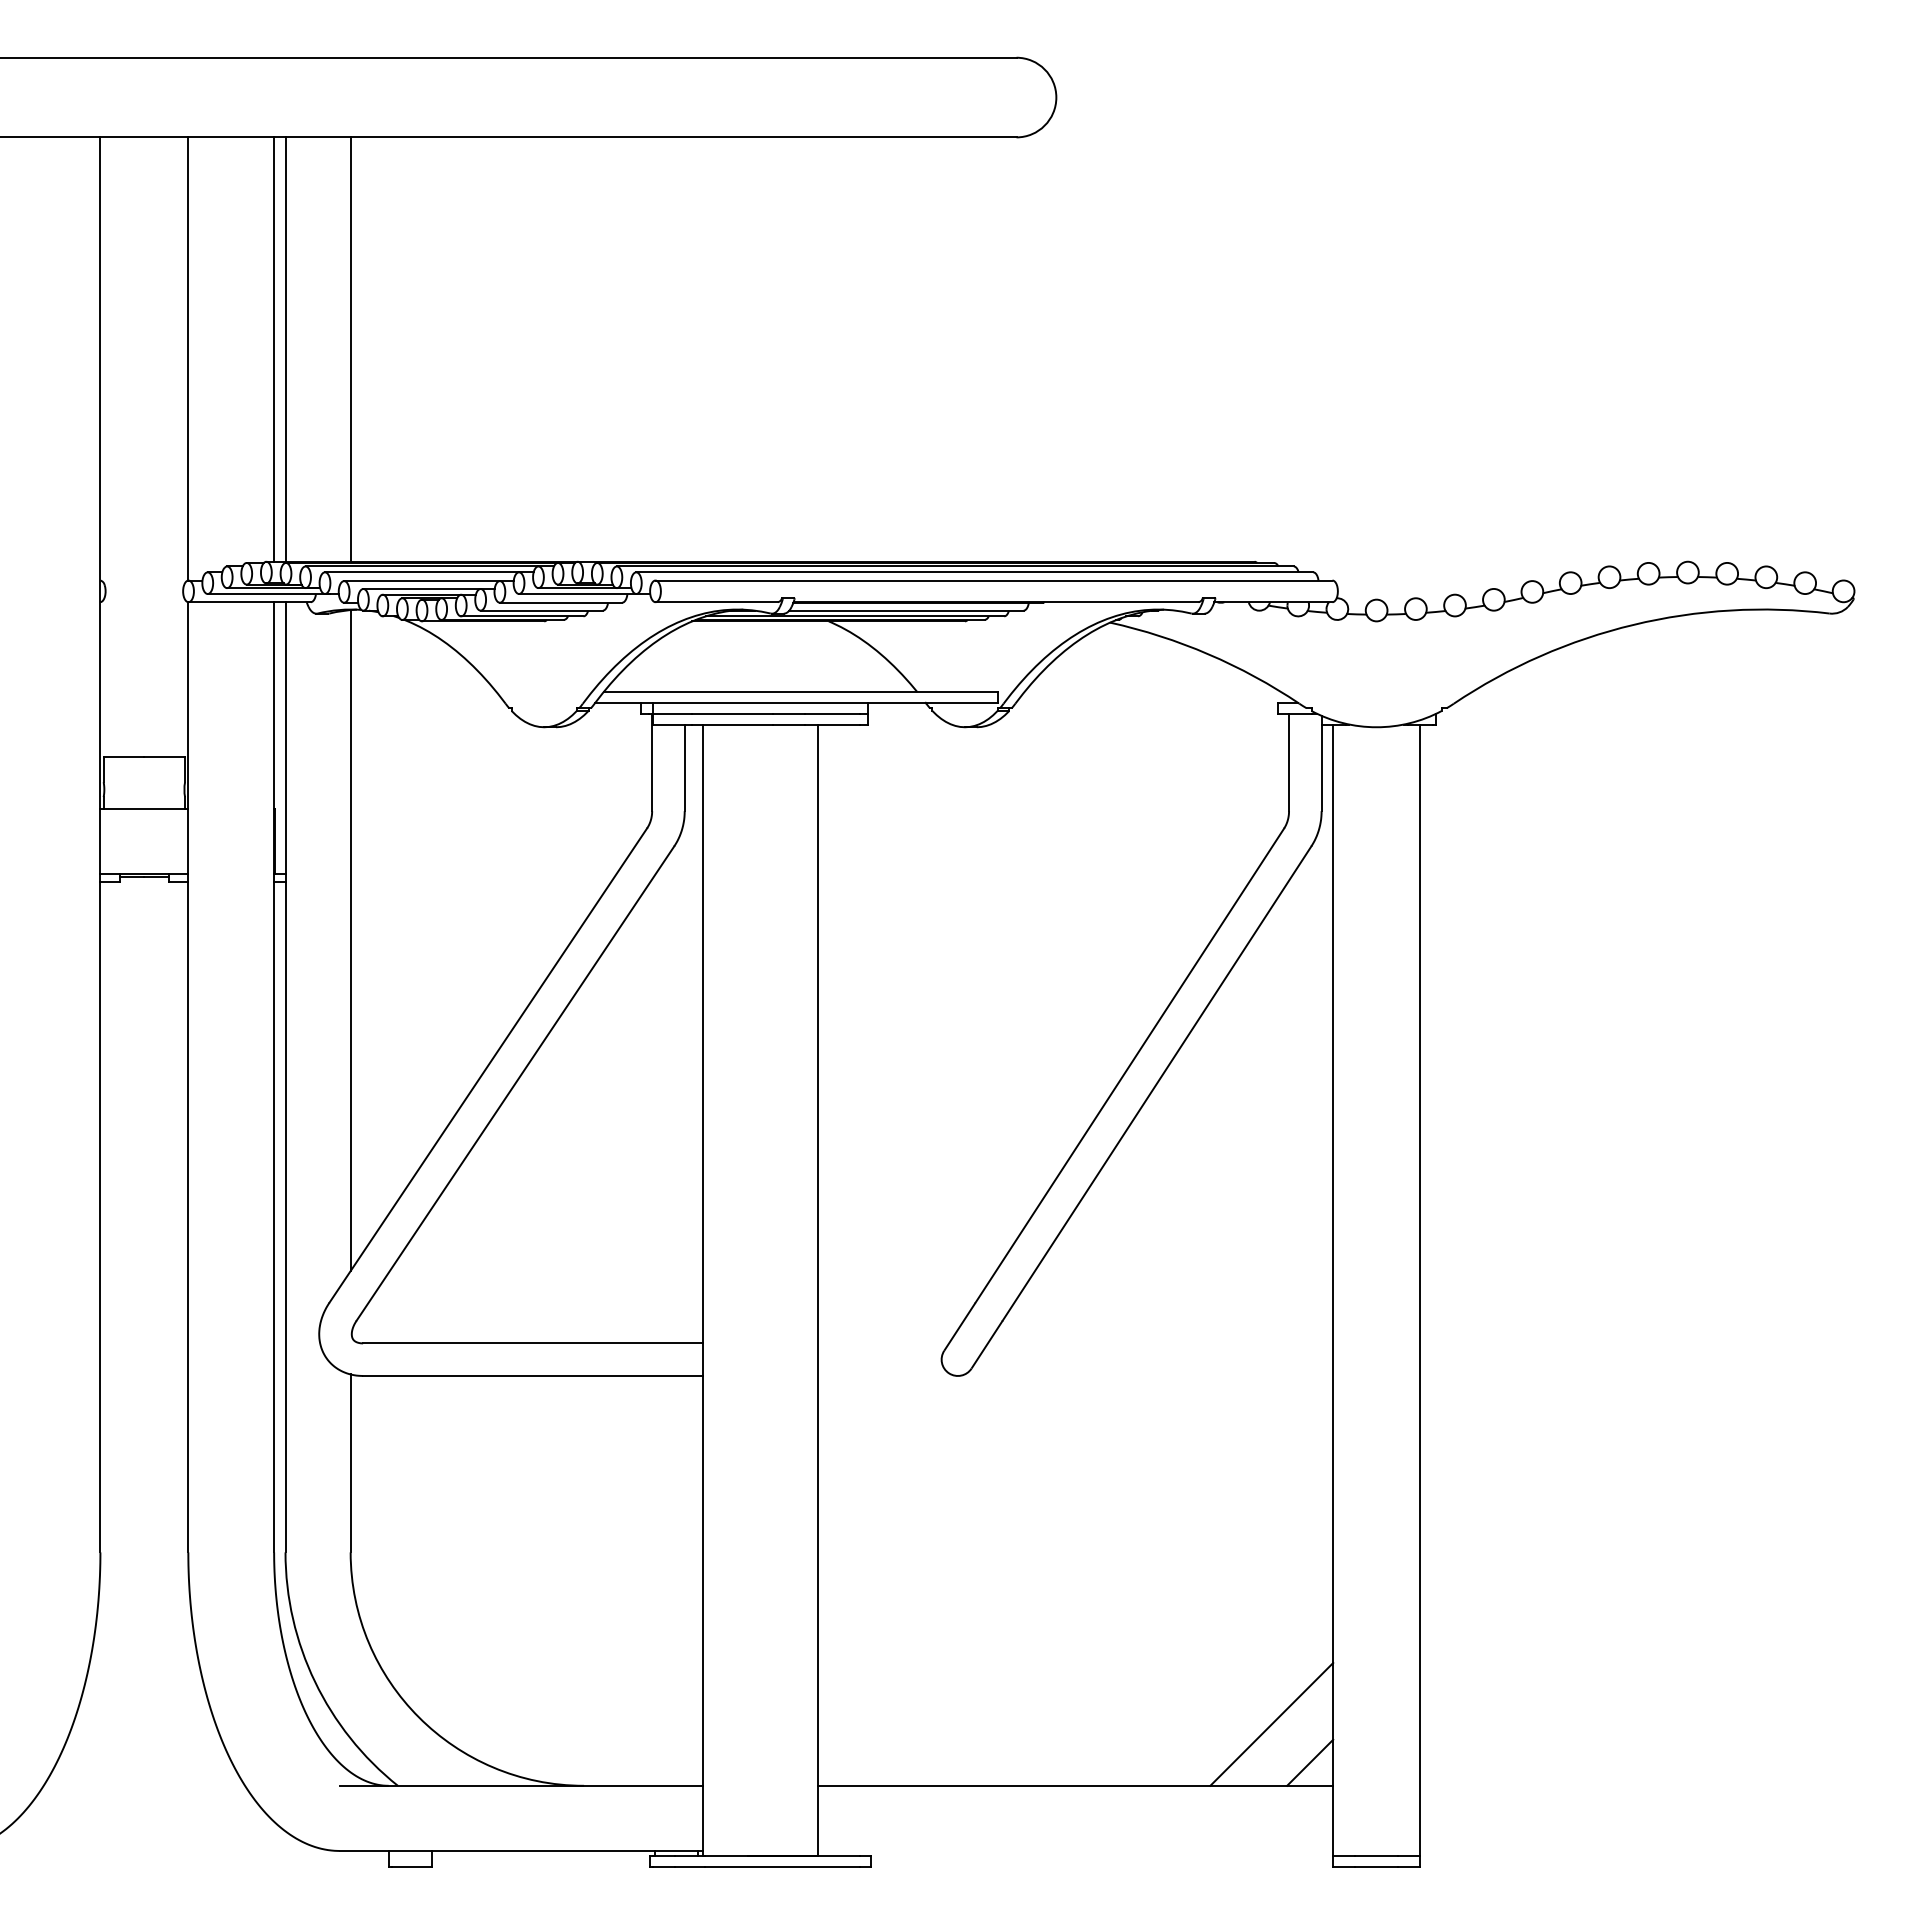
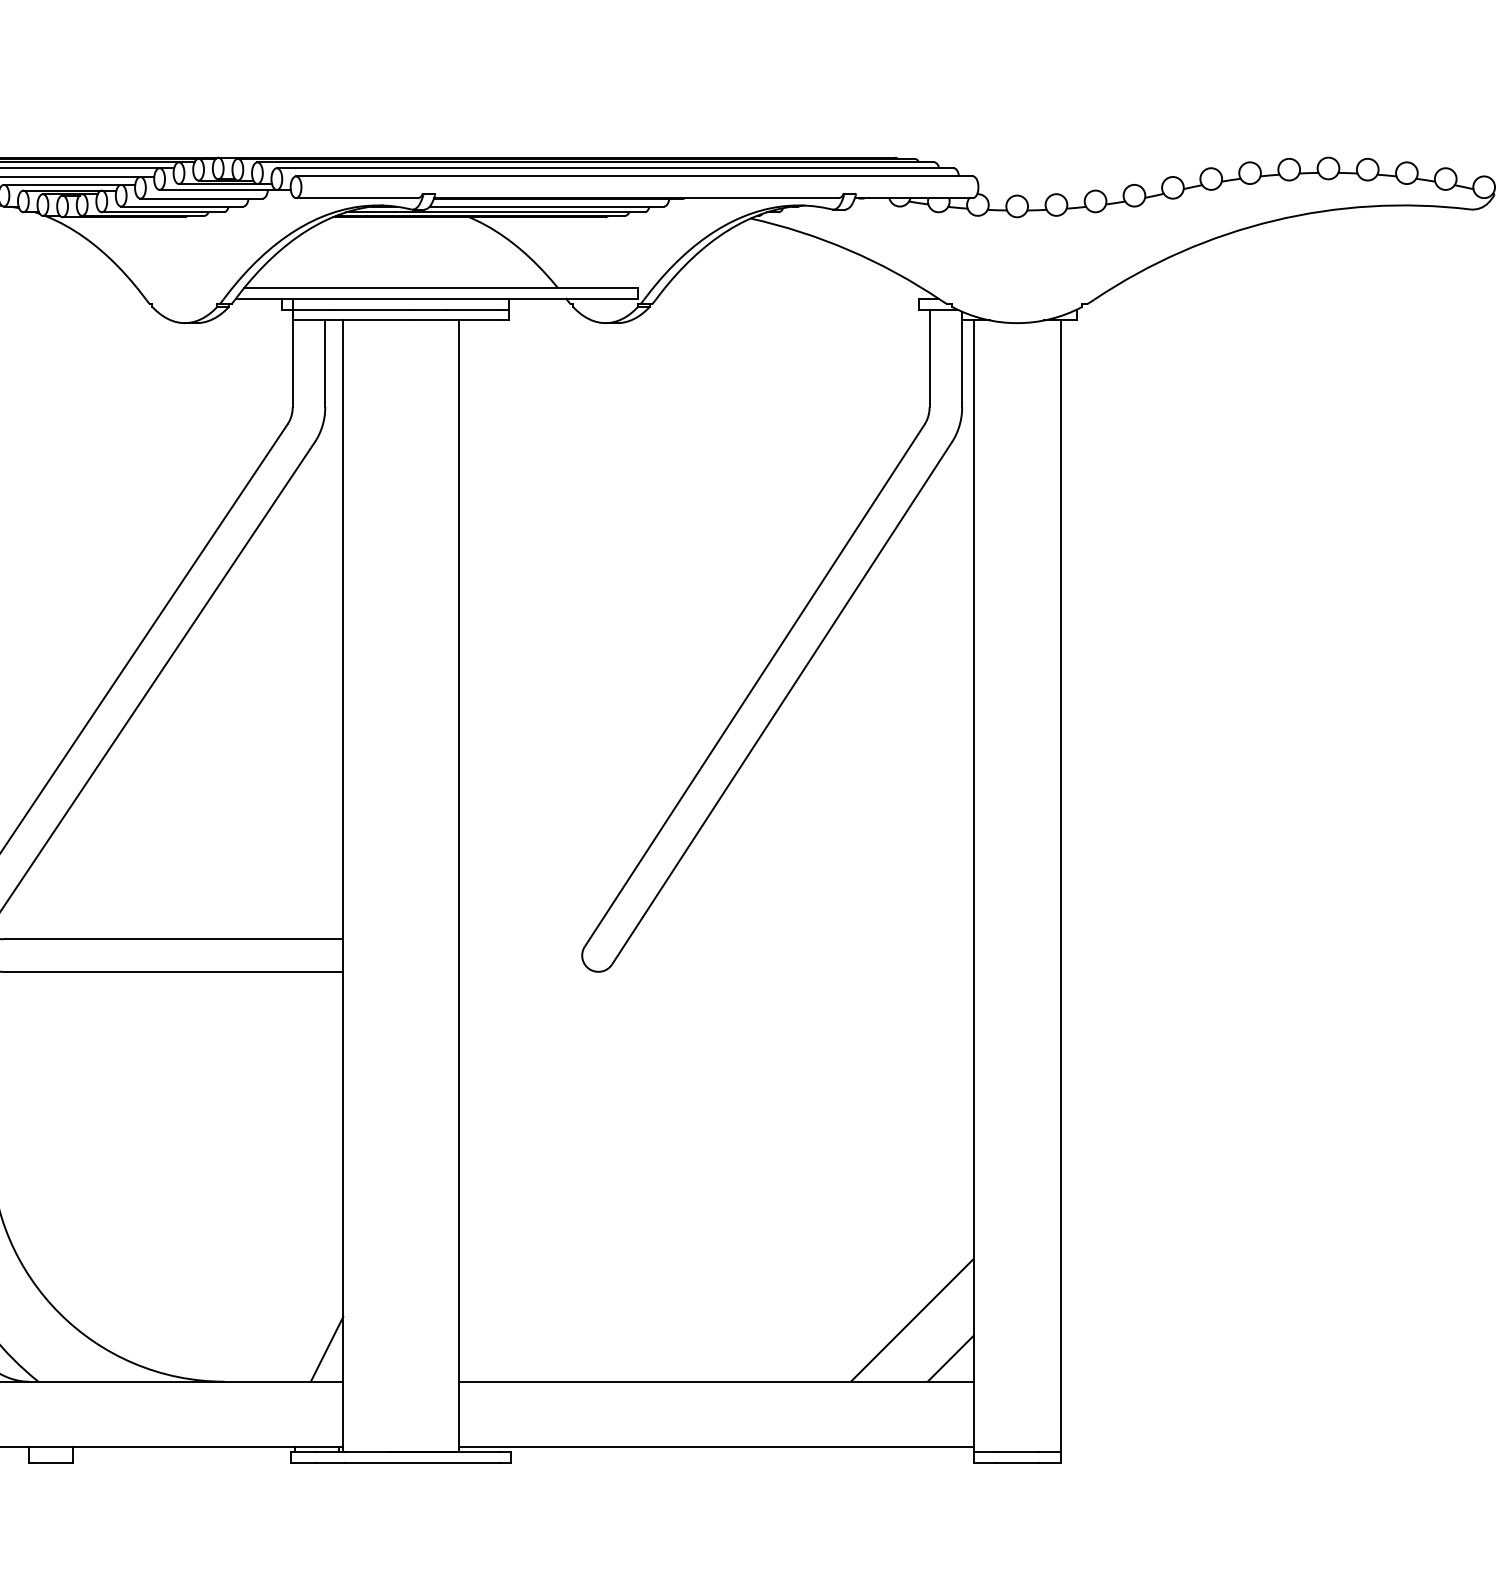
line: (686, 1752) -> (327, 1348), added
line: (1075, 1850) -> (716, 1446), added

